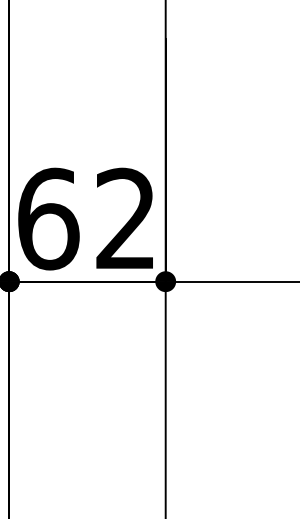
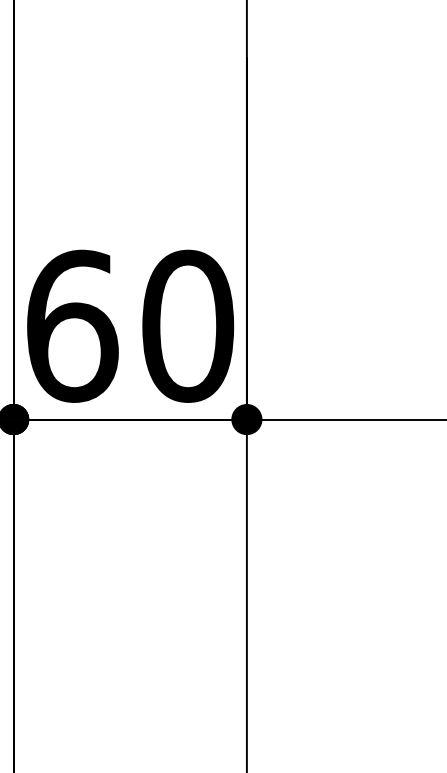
text: (126, 218) -> (188, 325), 62 -> 60

